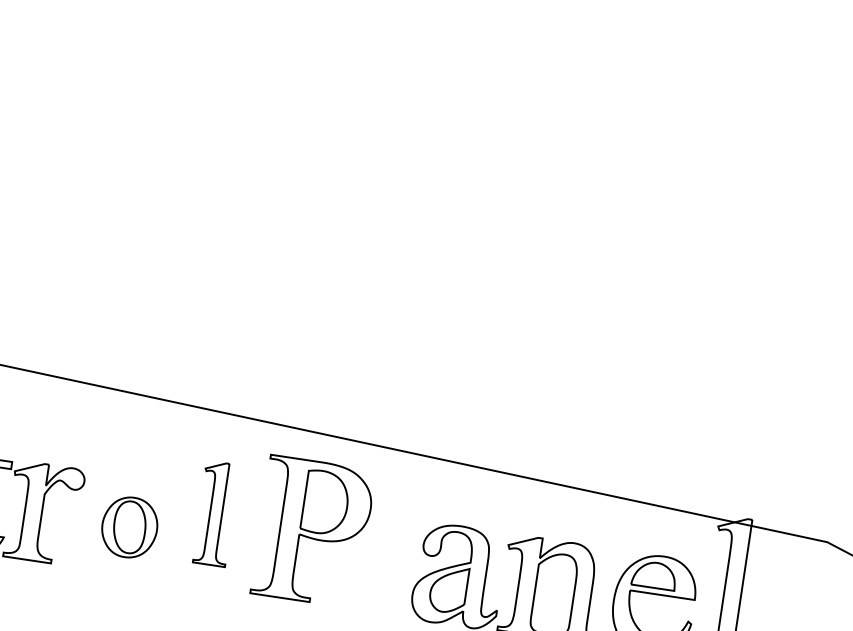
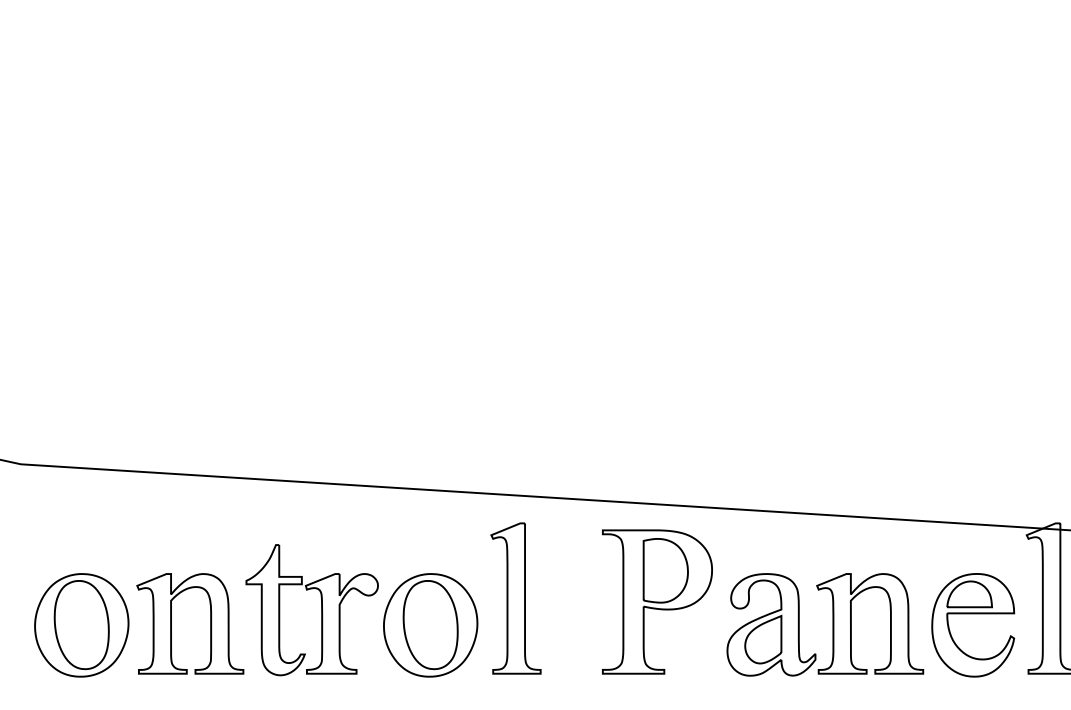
part: (215, 513) -> (515, 598), size x1.43
part: (129, 527) -> (430, 625), size x1.67
part: (313, 531) -> (657, 601), moved

